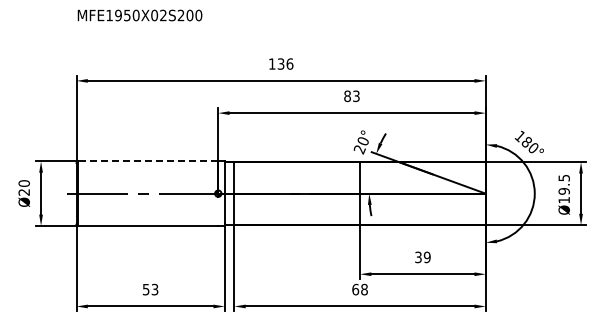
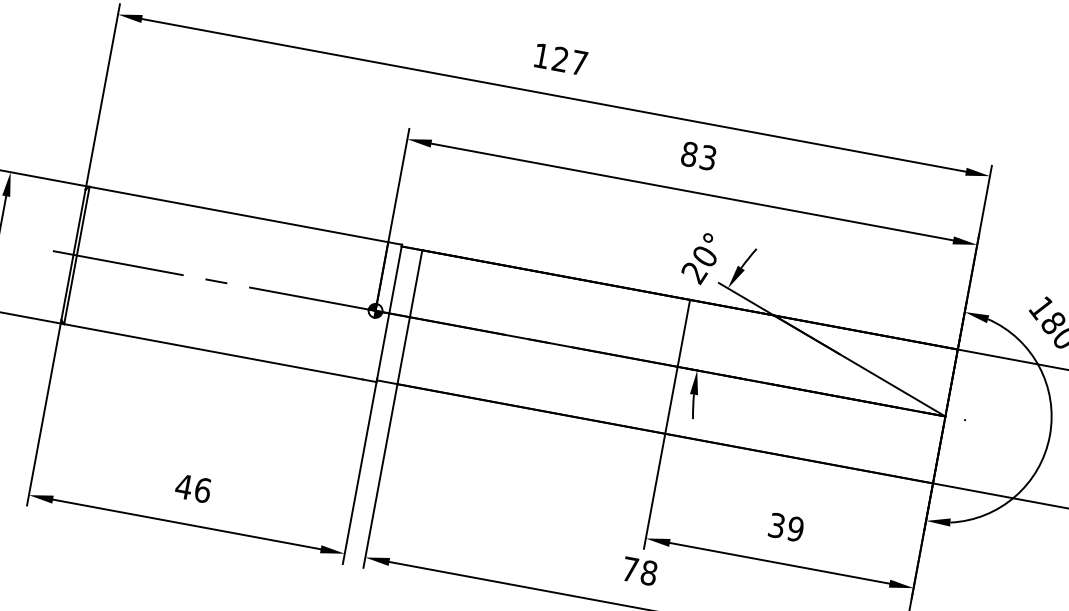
text: (285, 63) -> (570, 60), 136 -> 127
line: (147, 161) -> (237, 214), dashed -> solid
text: (150, 289) -> (193, 488), 53 -> 46
text: (355, 289) -> (630, 569), 68 -> 78

